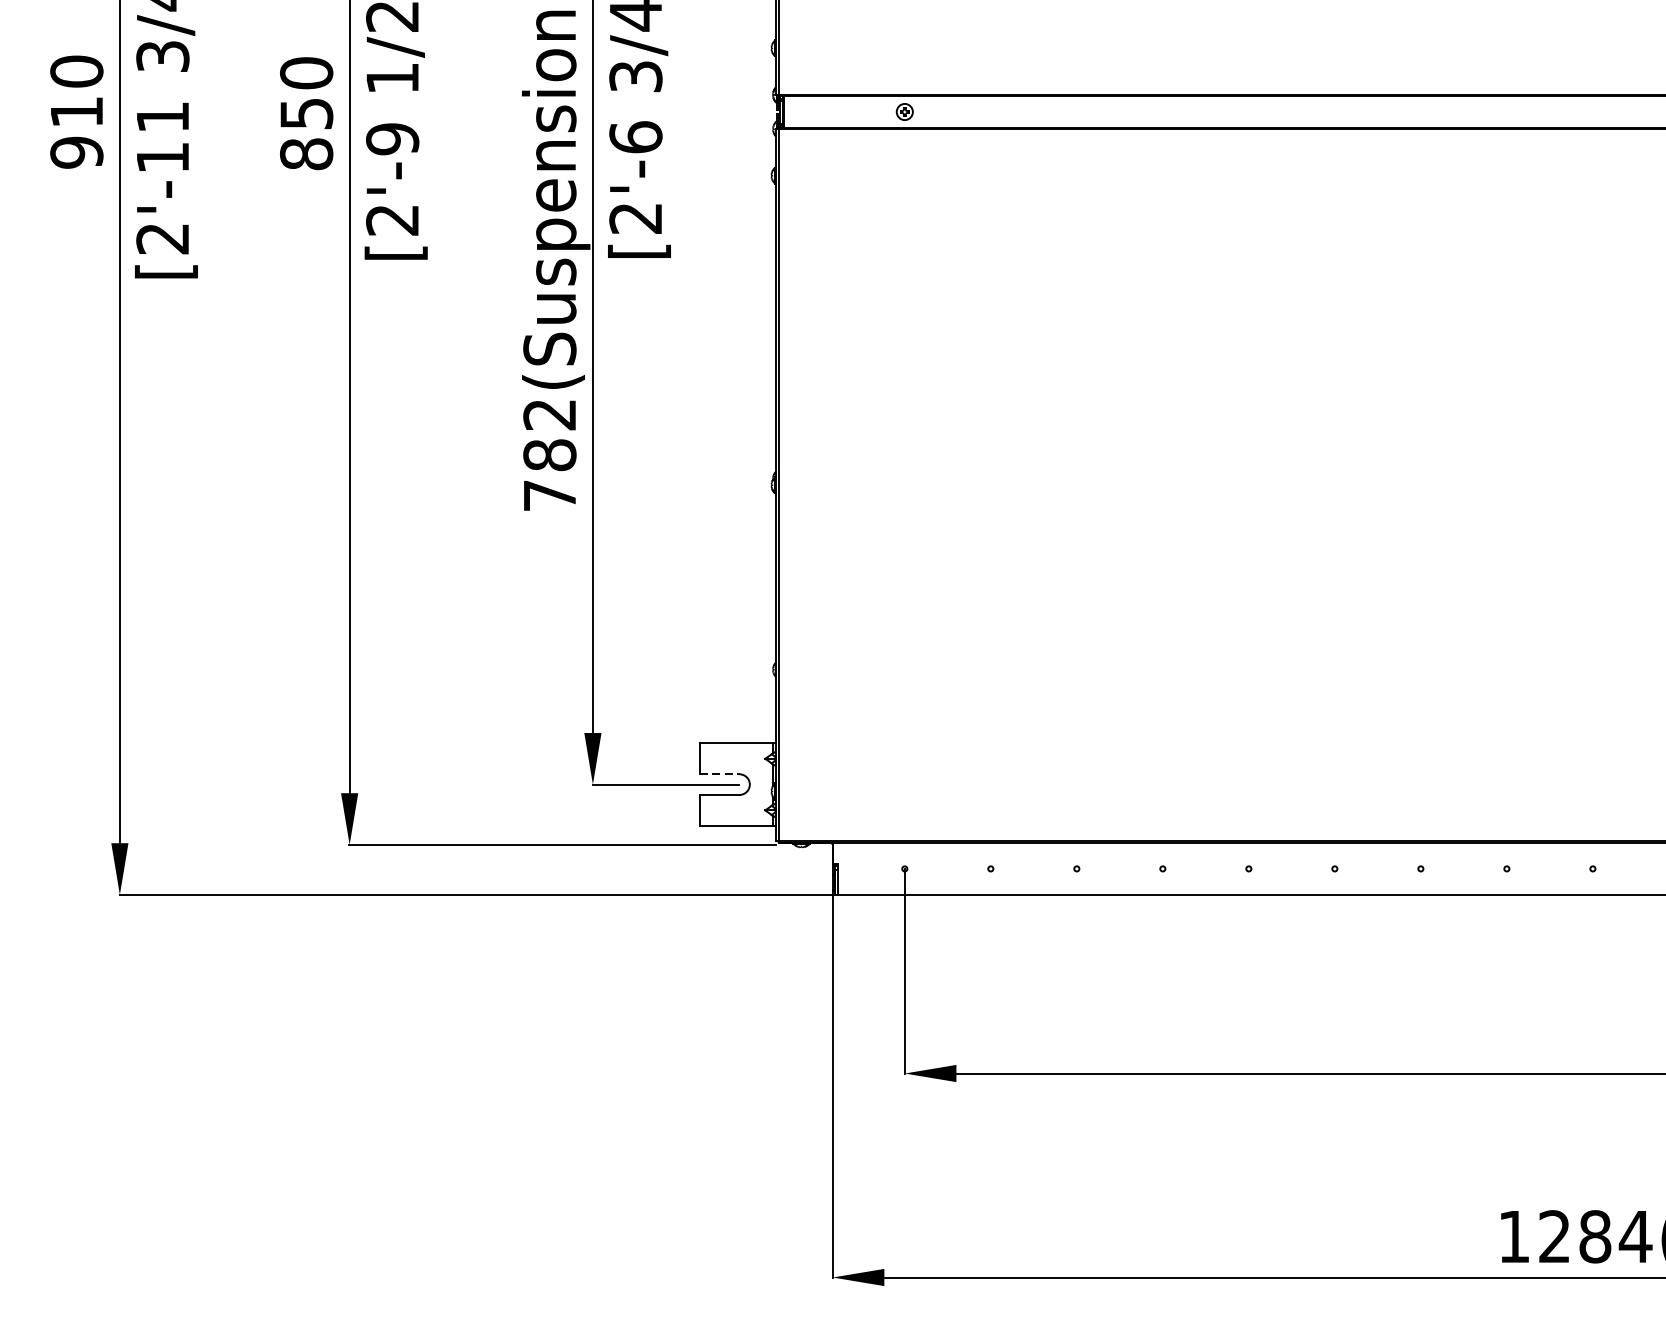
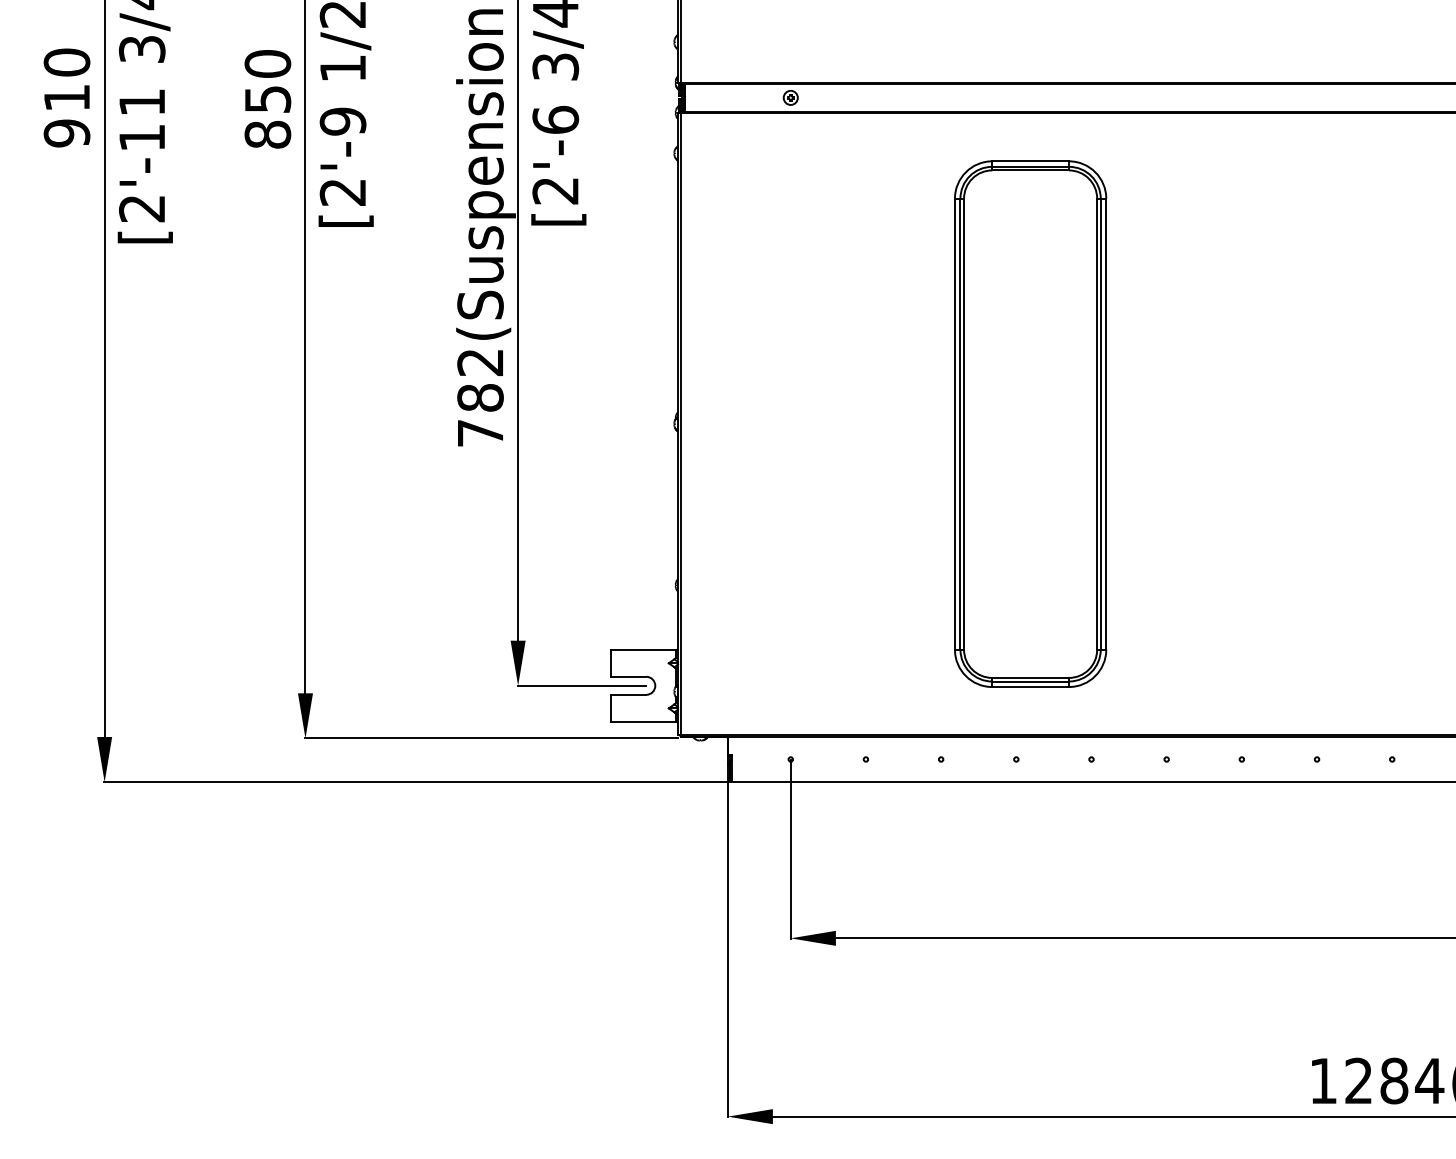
part: (1179, 484) -> (1030, 423), added
line: (720, 773) -> (629, 676), dashed -> solid

